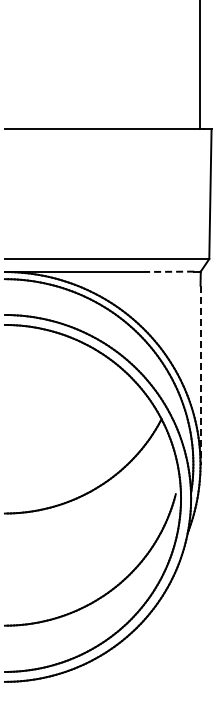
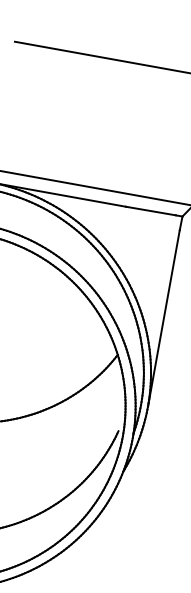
line: (168, 271) -> (150, 210), dashed -> solid
line: (200, 375) -> (163, 318), dashed -> solid

